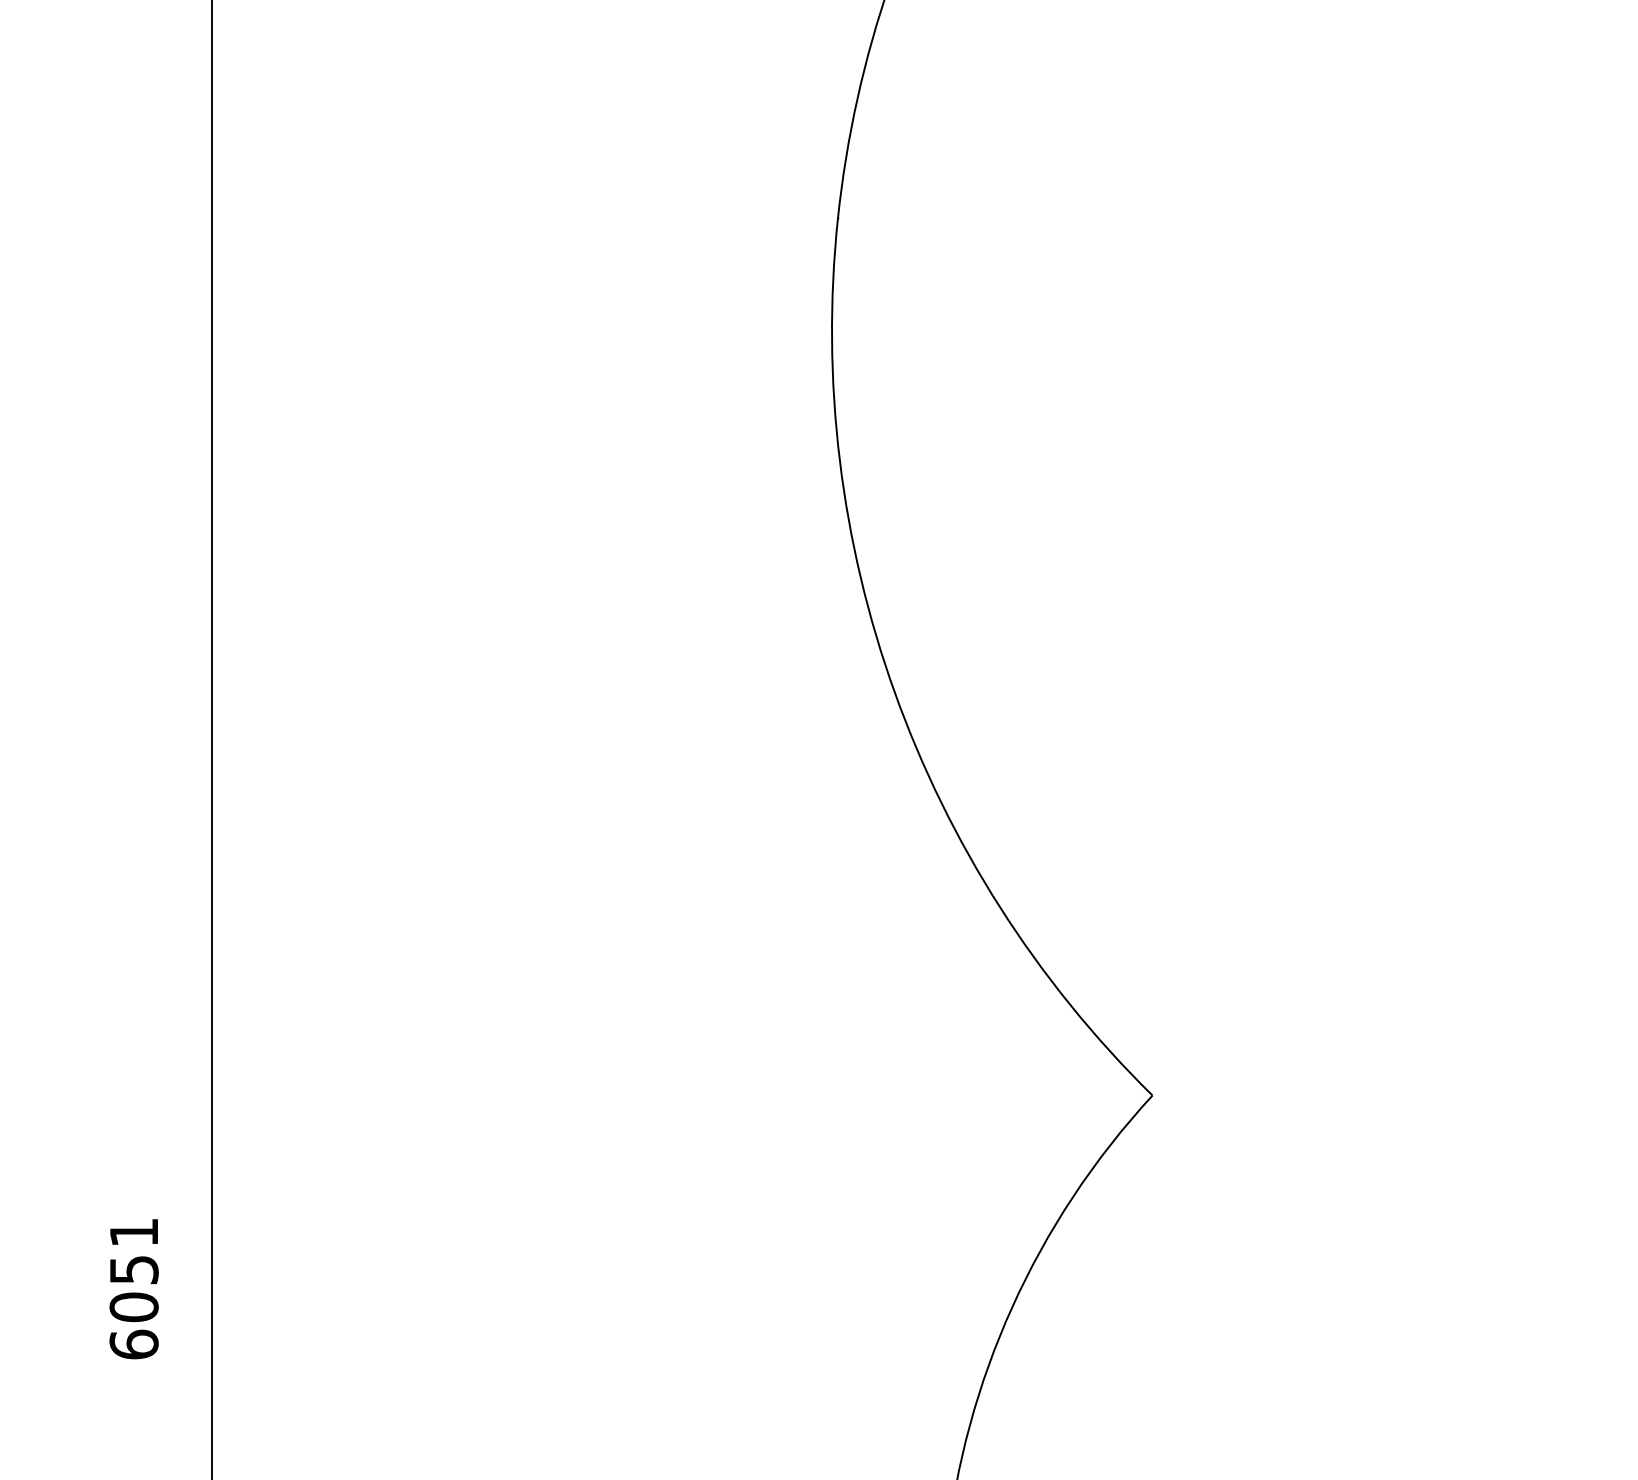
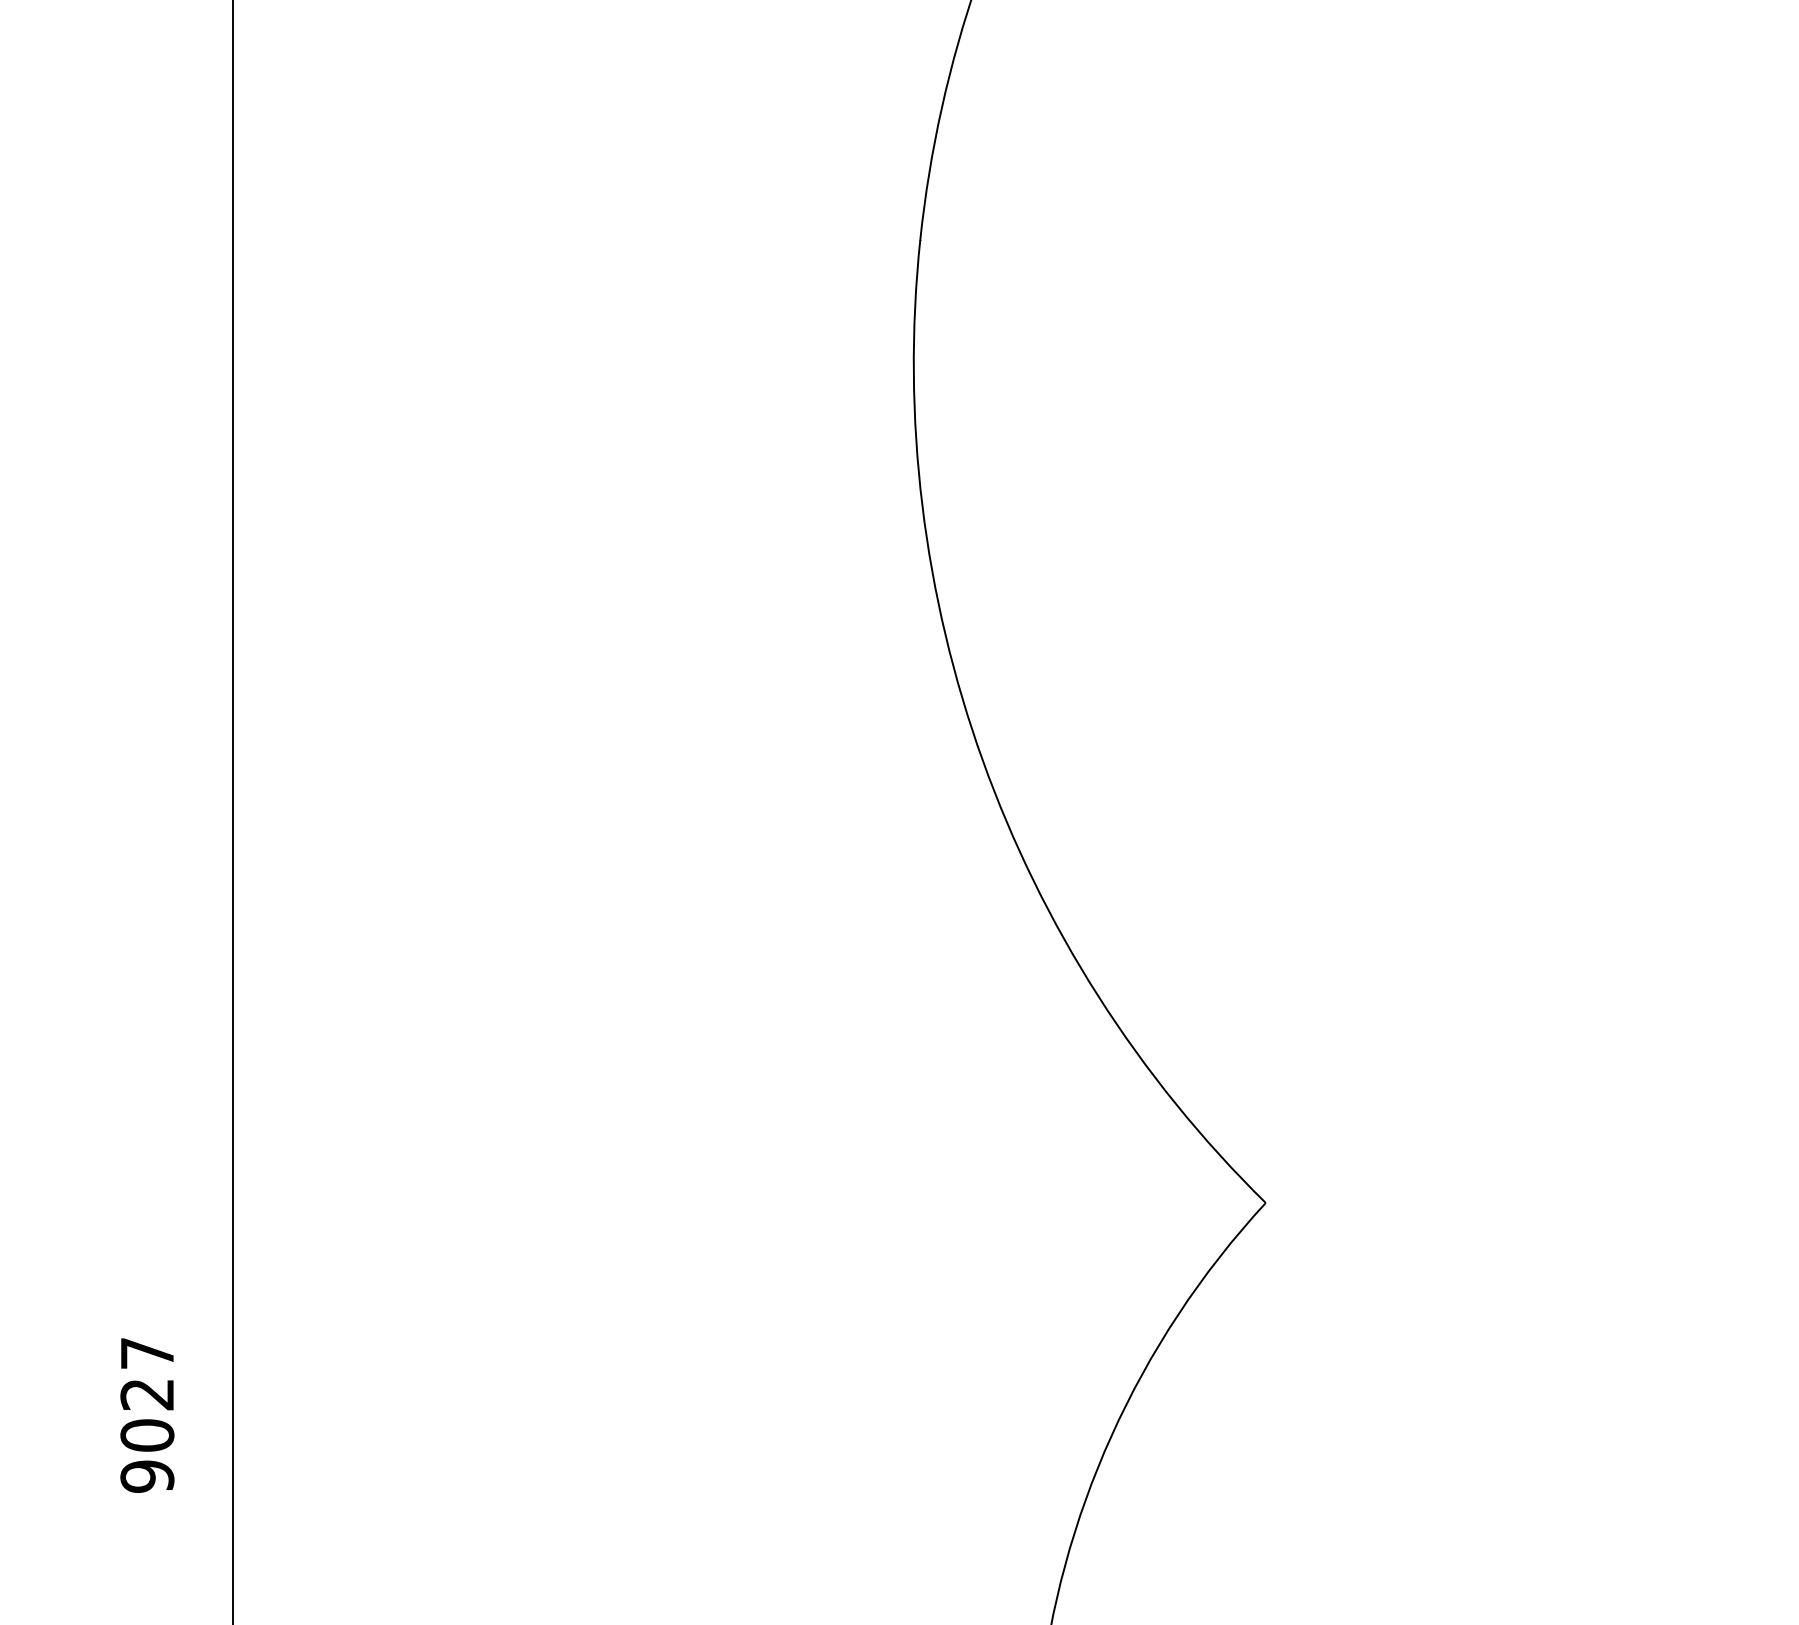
text: (134, 1289) -> (147, 1415), 6051 -> 9027

